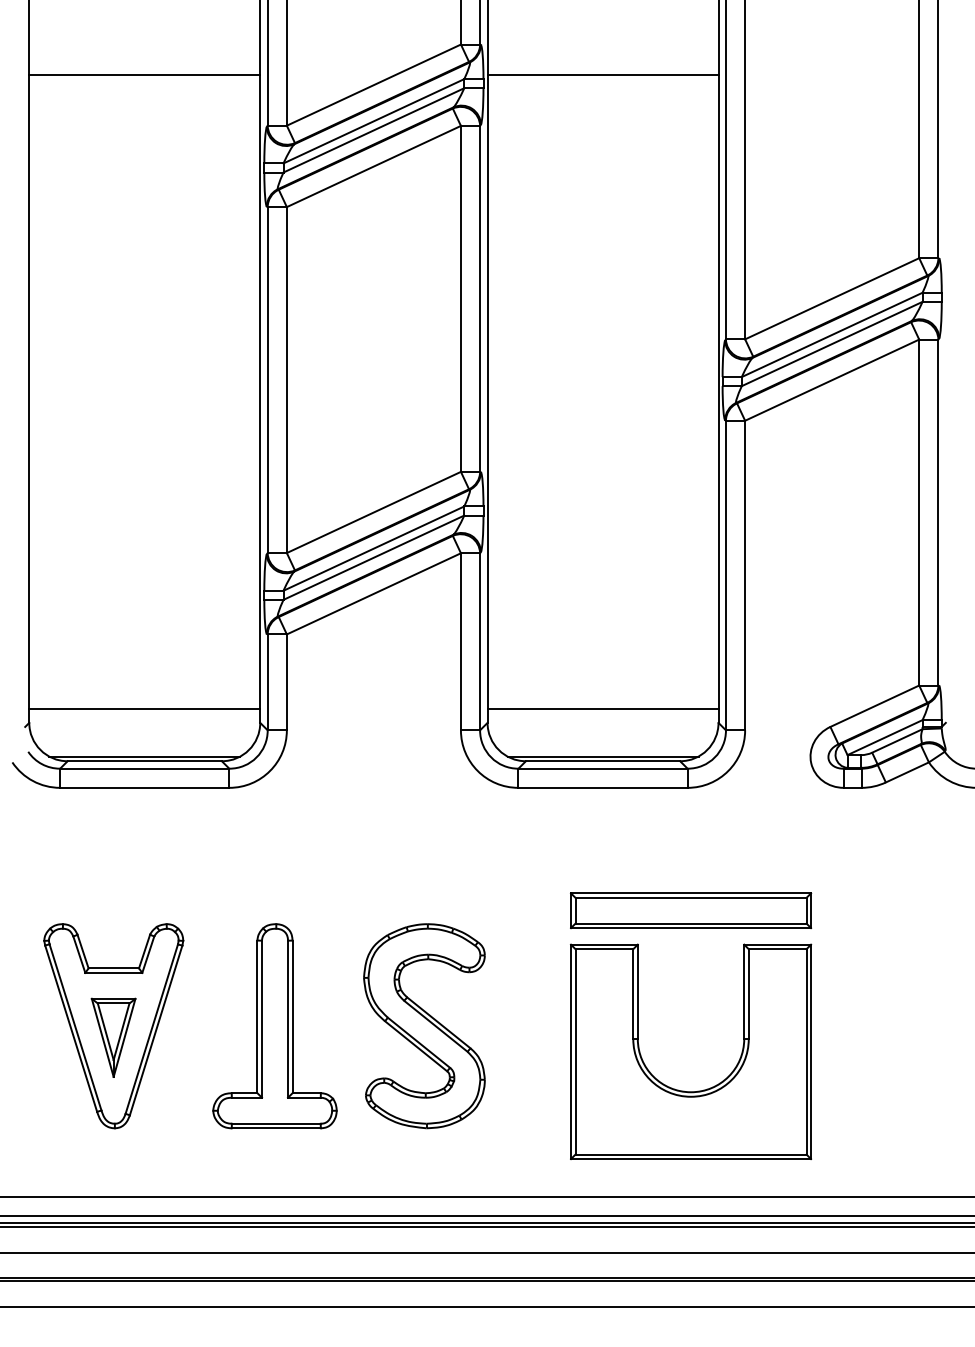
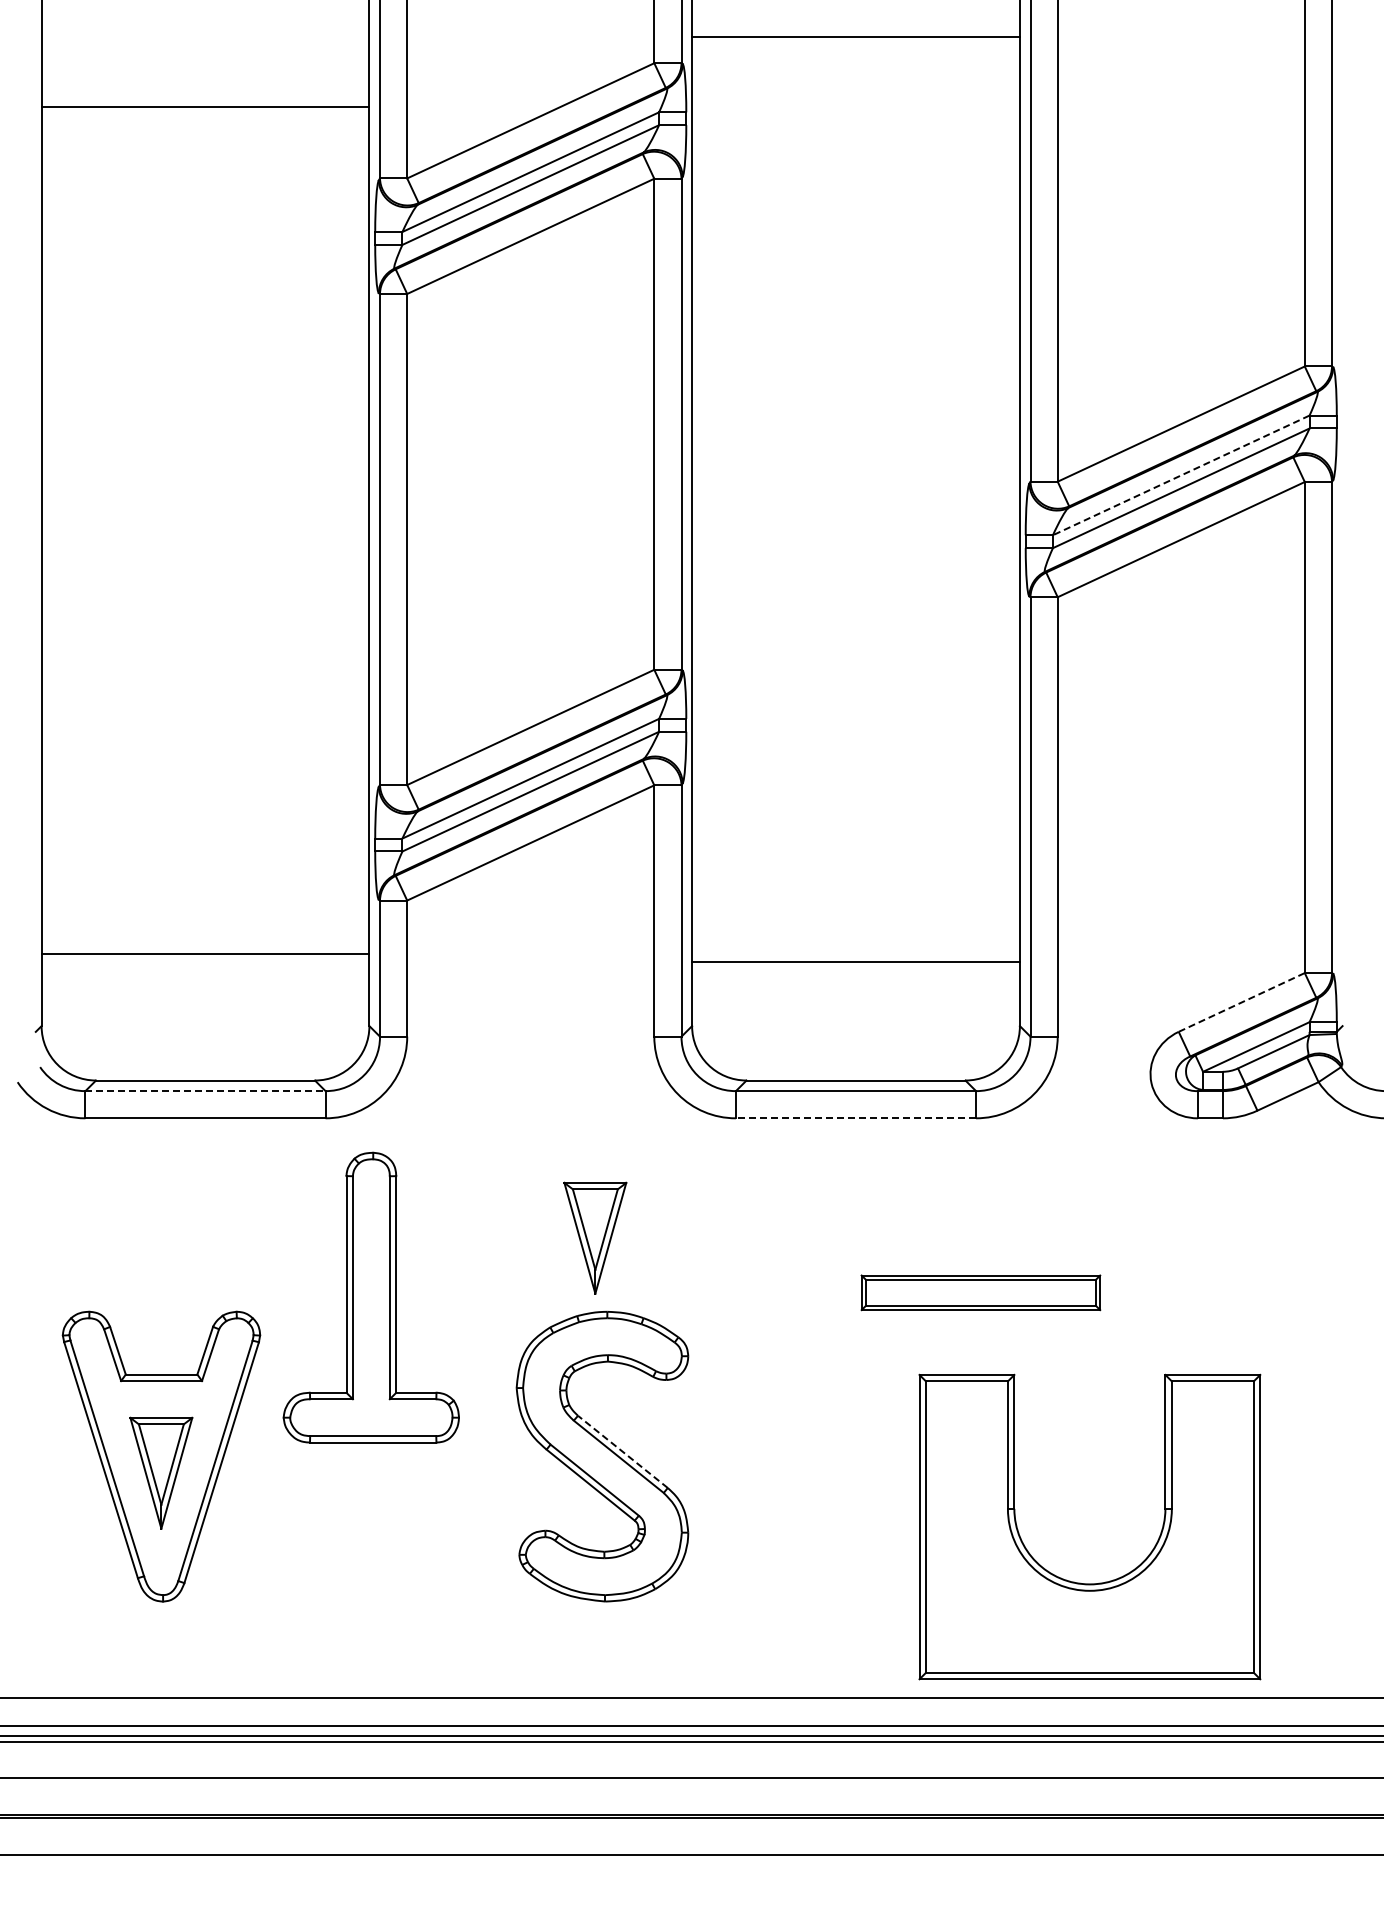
line: (602, 75) -> (855, 36), moved
line: (832, 334) -> (1181, 475), solid -> dashed
line: (874, 706) -> (1241, 1002), solid -> dashed
line: (144, 709) -> (205, 954), moved
line: (602, 709) -> (855, 962), moved
line: (144, 756) -> (205, 1073), removed
line: (602, 756) -> (855, 1073), removed
line: (145, 768) -> (206, 1091), solid -> dashed
line: (602, 787) -> (855, 1118), solid -> dashed
part: (419, 871) -> (595, 1237), added
part: (690, 910) -> (980, 1292), size x0.7
line: (438, 1022) -> (622, 1451), solid -> dashed
part: (274, 1026) -> (370, 1297), moved
part: (684, 1090) -> (1080, 1582), moved

